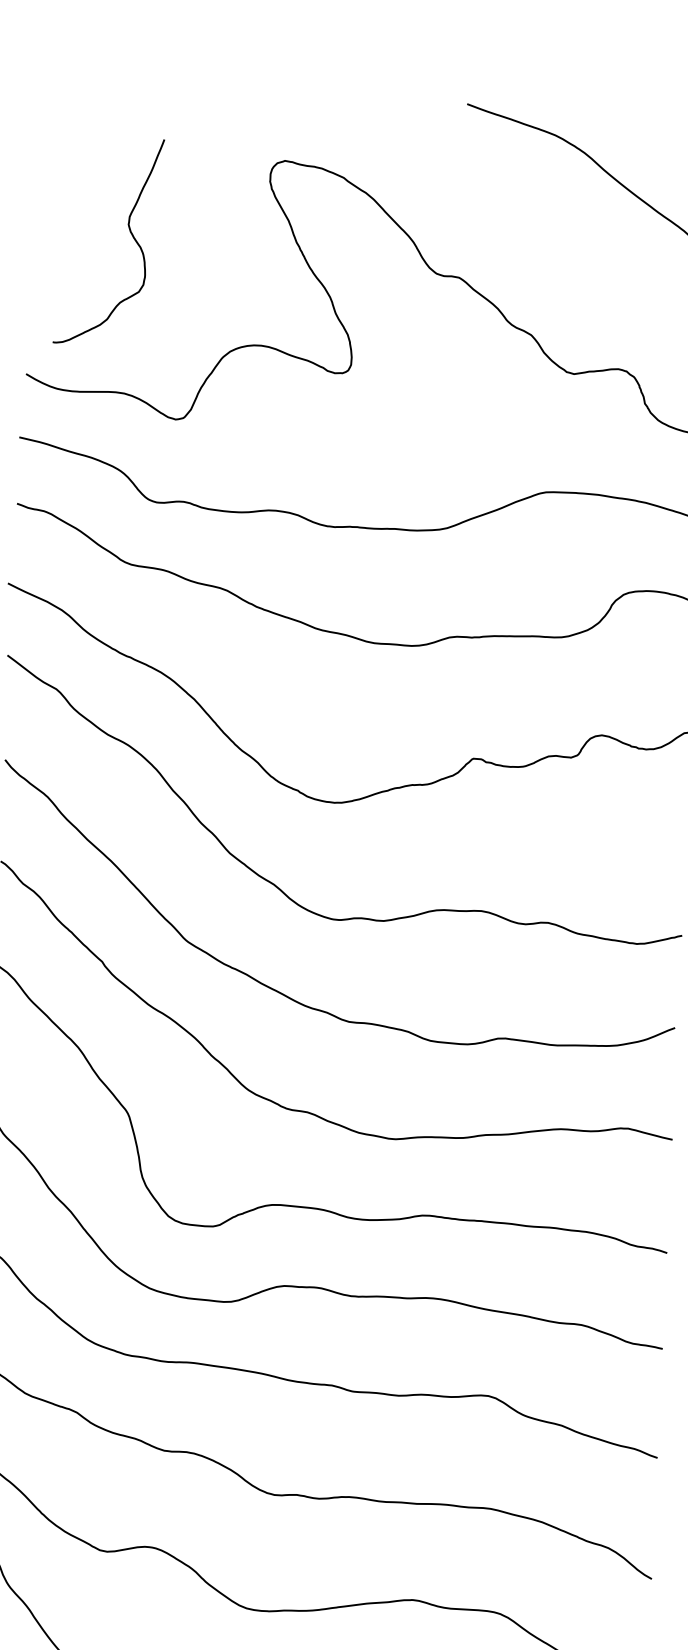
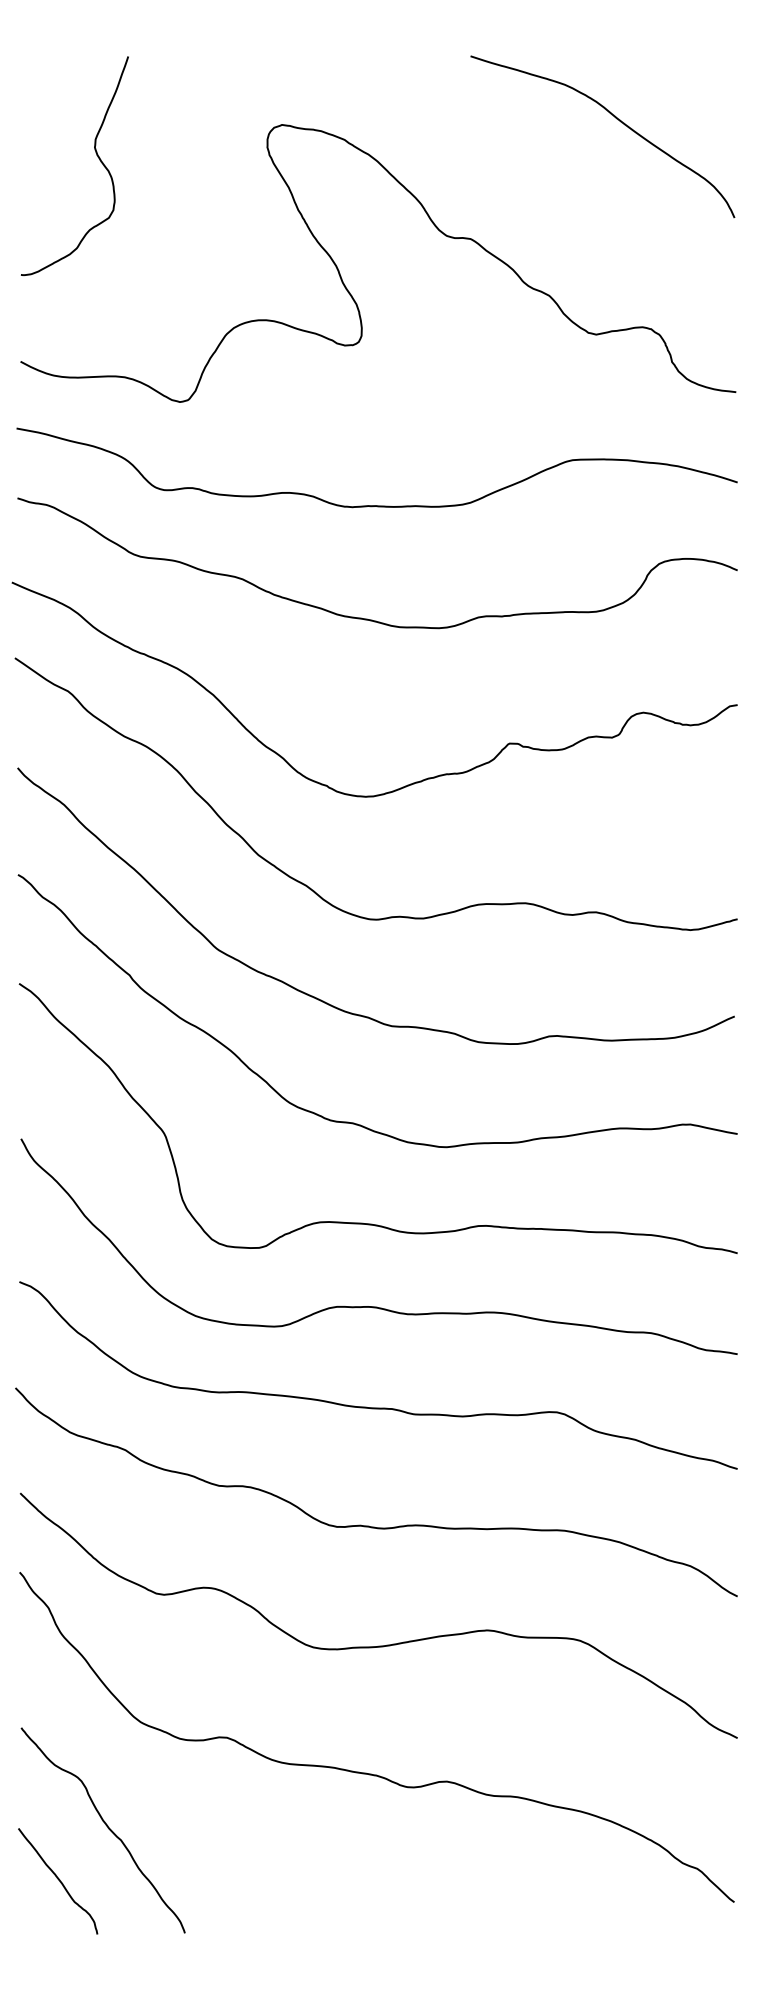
curve: (129, 232) -> (96, 155), moved

